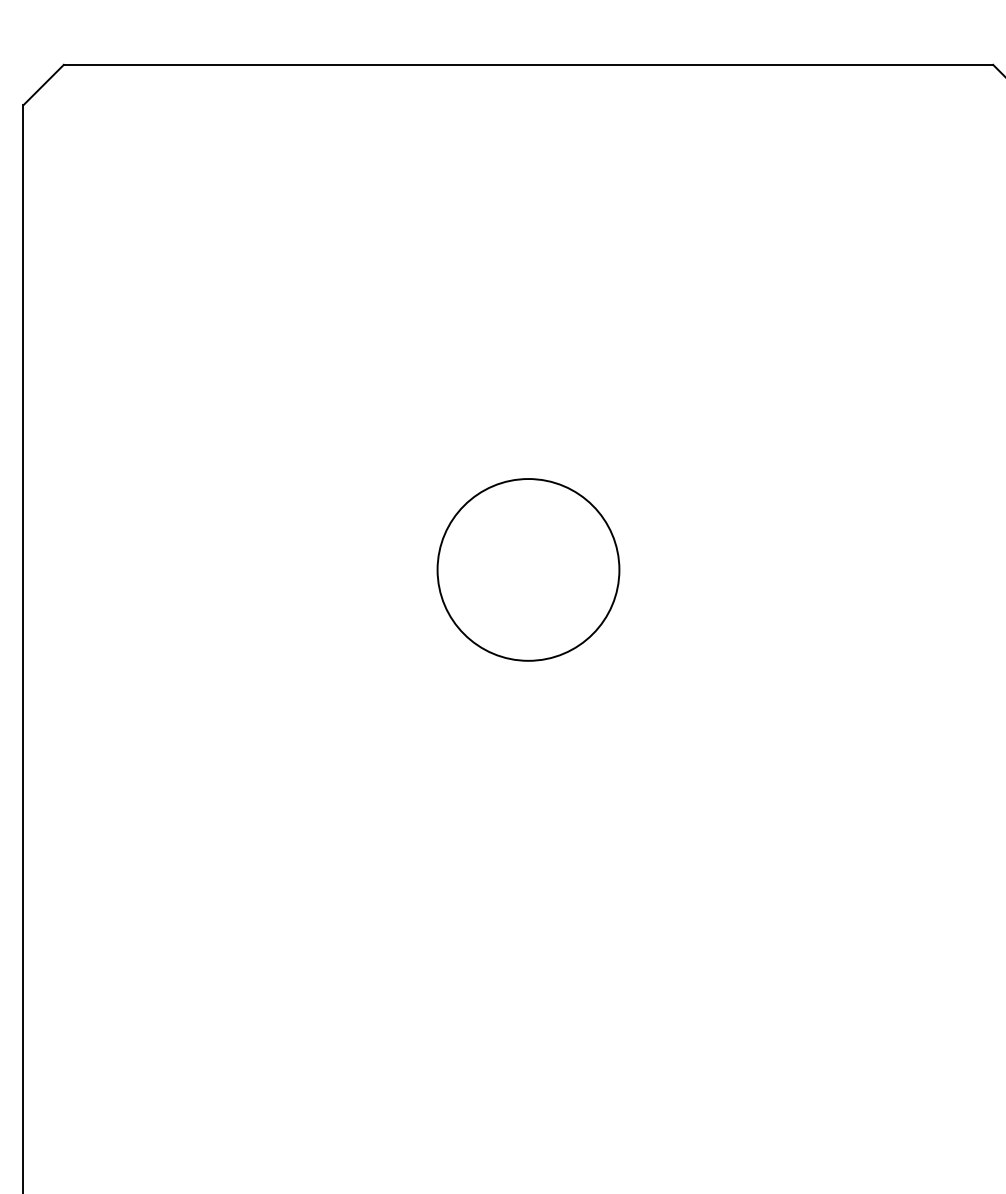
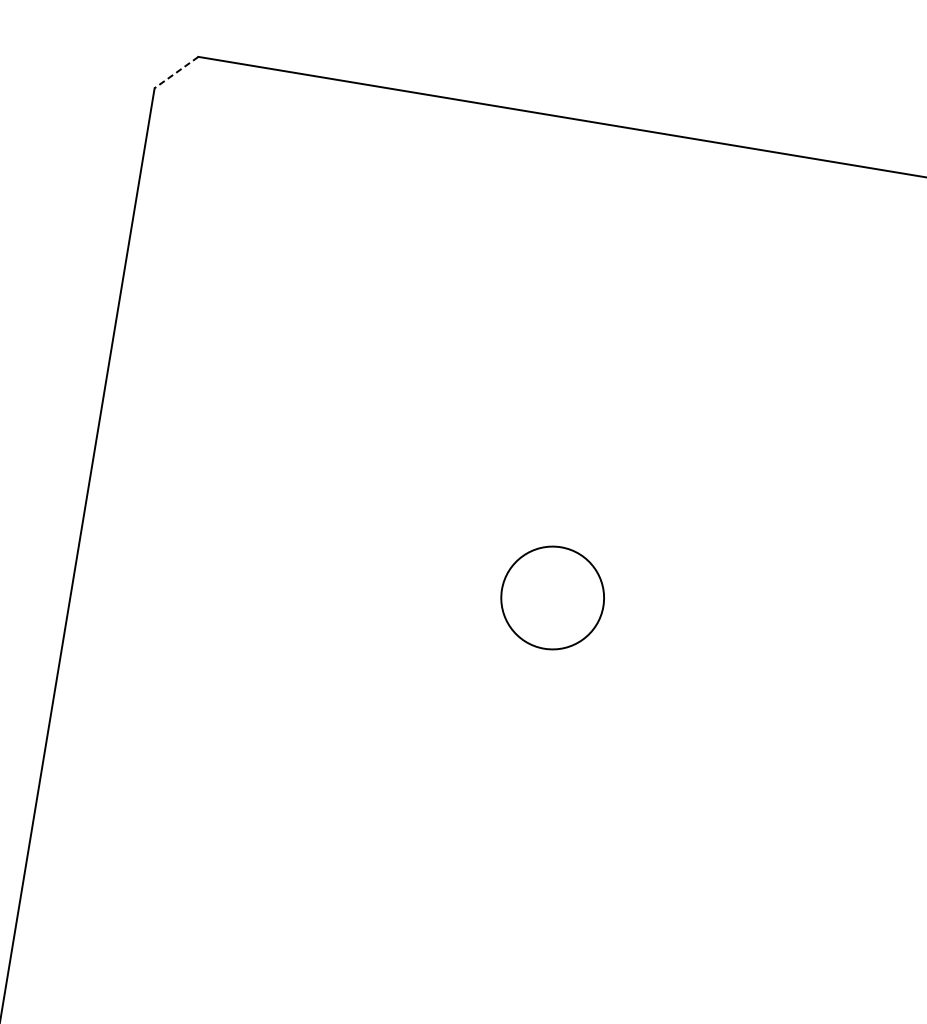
line: (43, 85) -> (176, 72), solid -> dashed
circle: (528, 569) -> (552, 597), size x0.6

